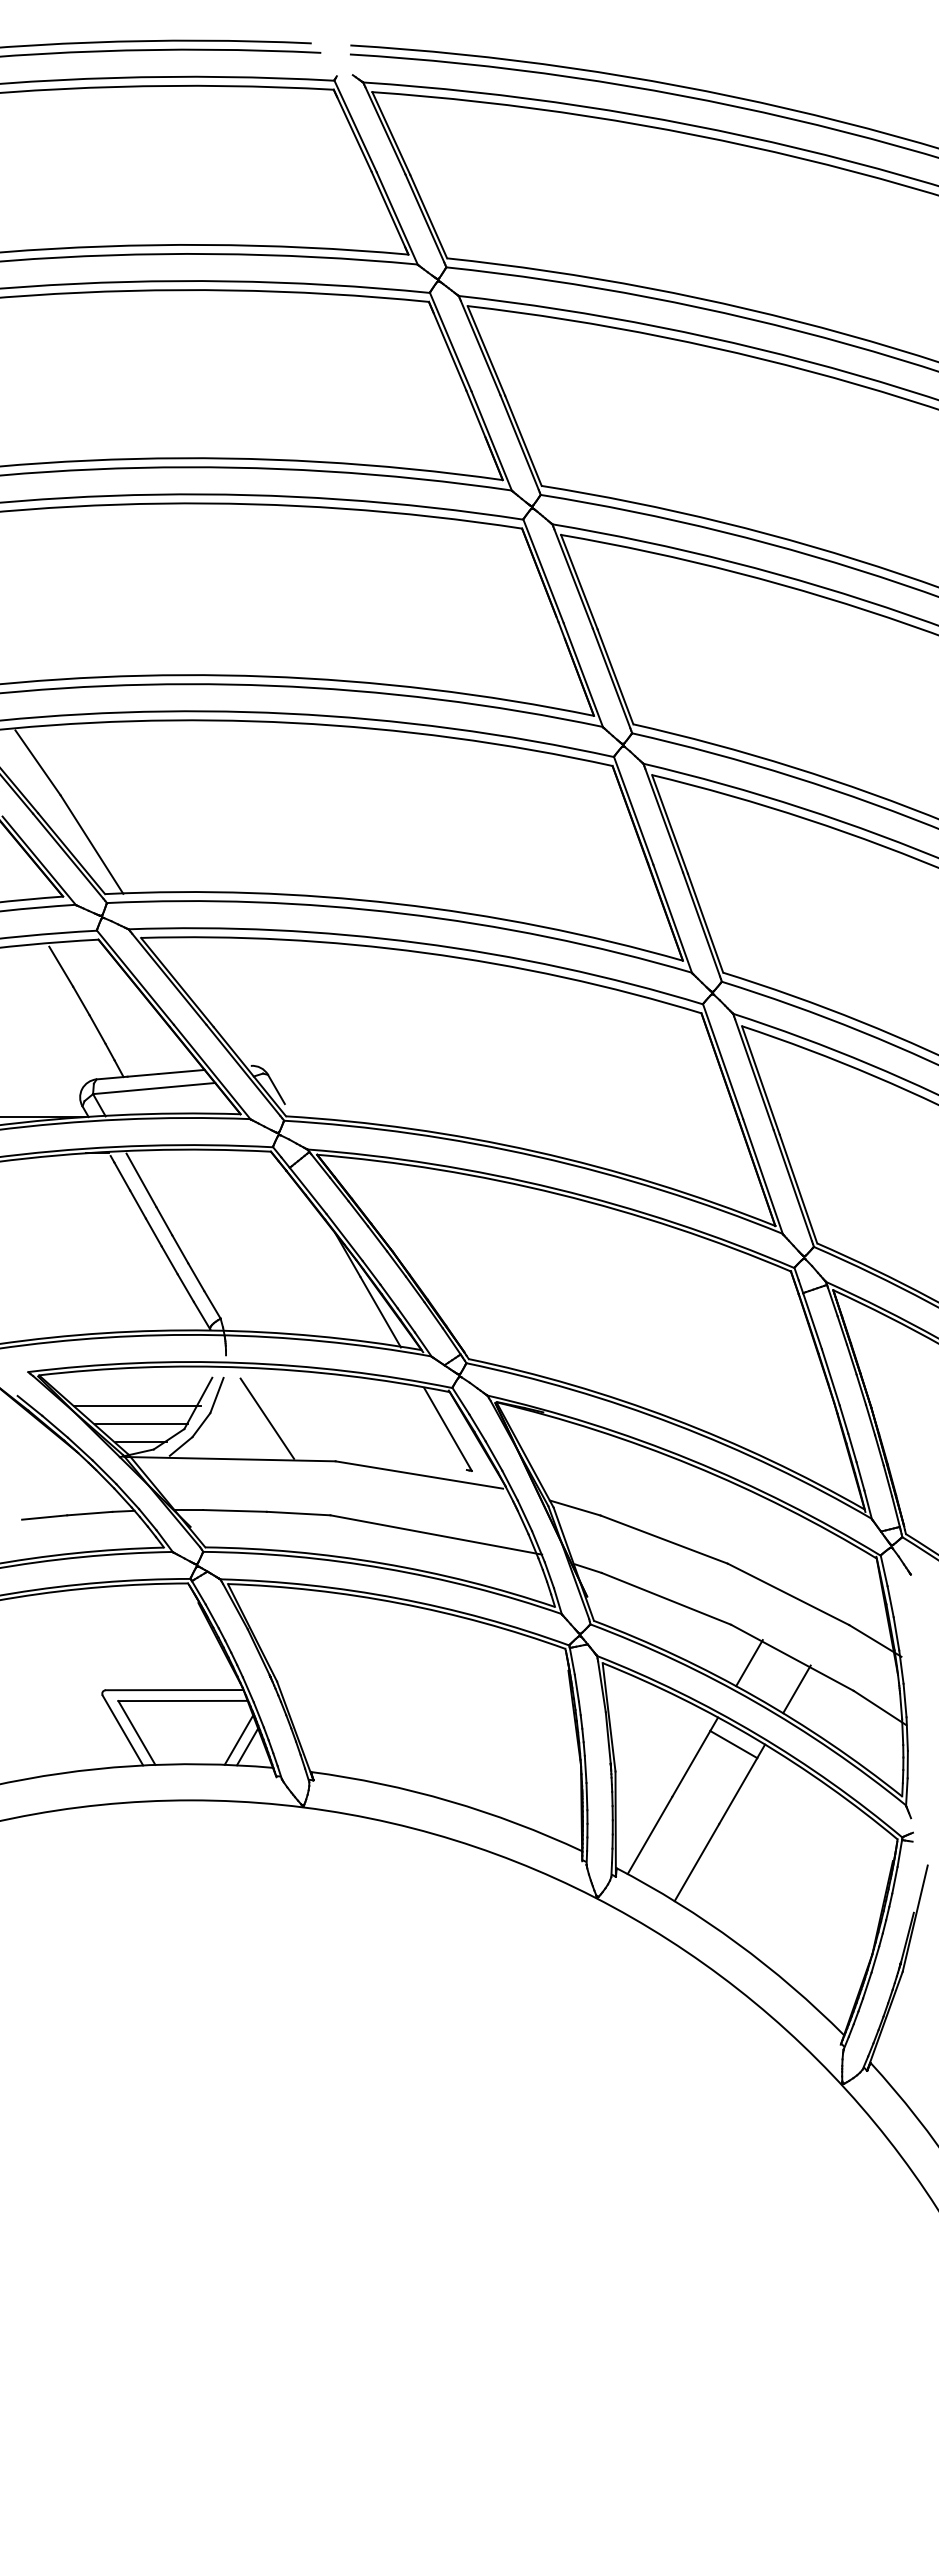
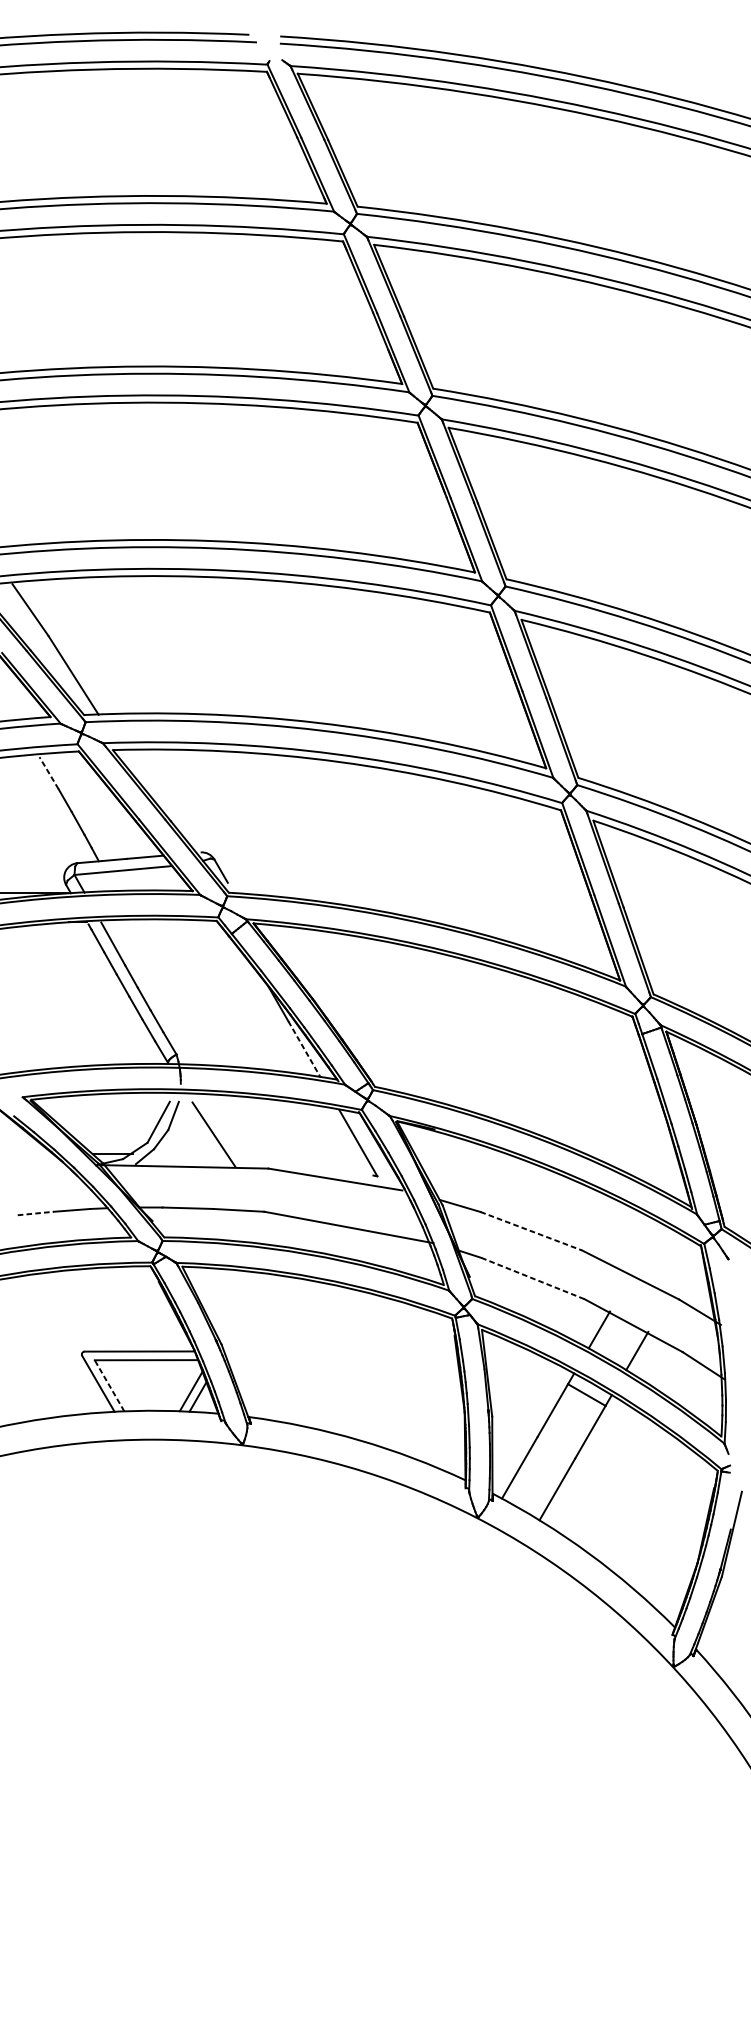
line: (60, 966) -> (48, 772), solid -> dashed
line: (380, 1312) -> (304, 1049), solid -> dashed
line: (137, 1406) -> (110, 1124), removed
line: (141, 1424) -> (113, 1139), removed
line: (44, 1517) -> (35, 1213), solid -> dashed
line: (664, 1539) -> (531, 1231), solid -> dashed
line: (666, 1598) -> (533, 1278), solid -> dashed
line: (136, 1732) -> (109, 1385), solid -> dashed

